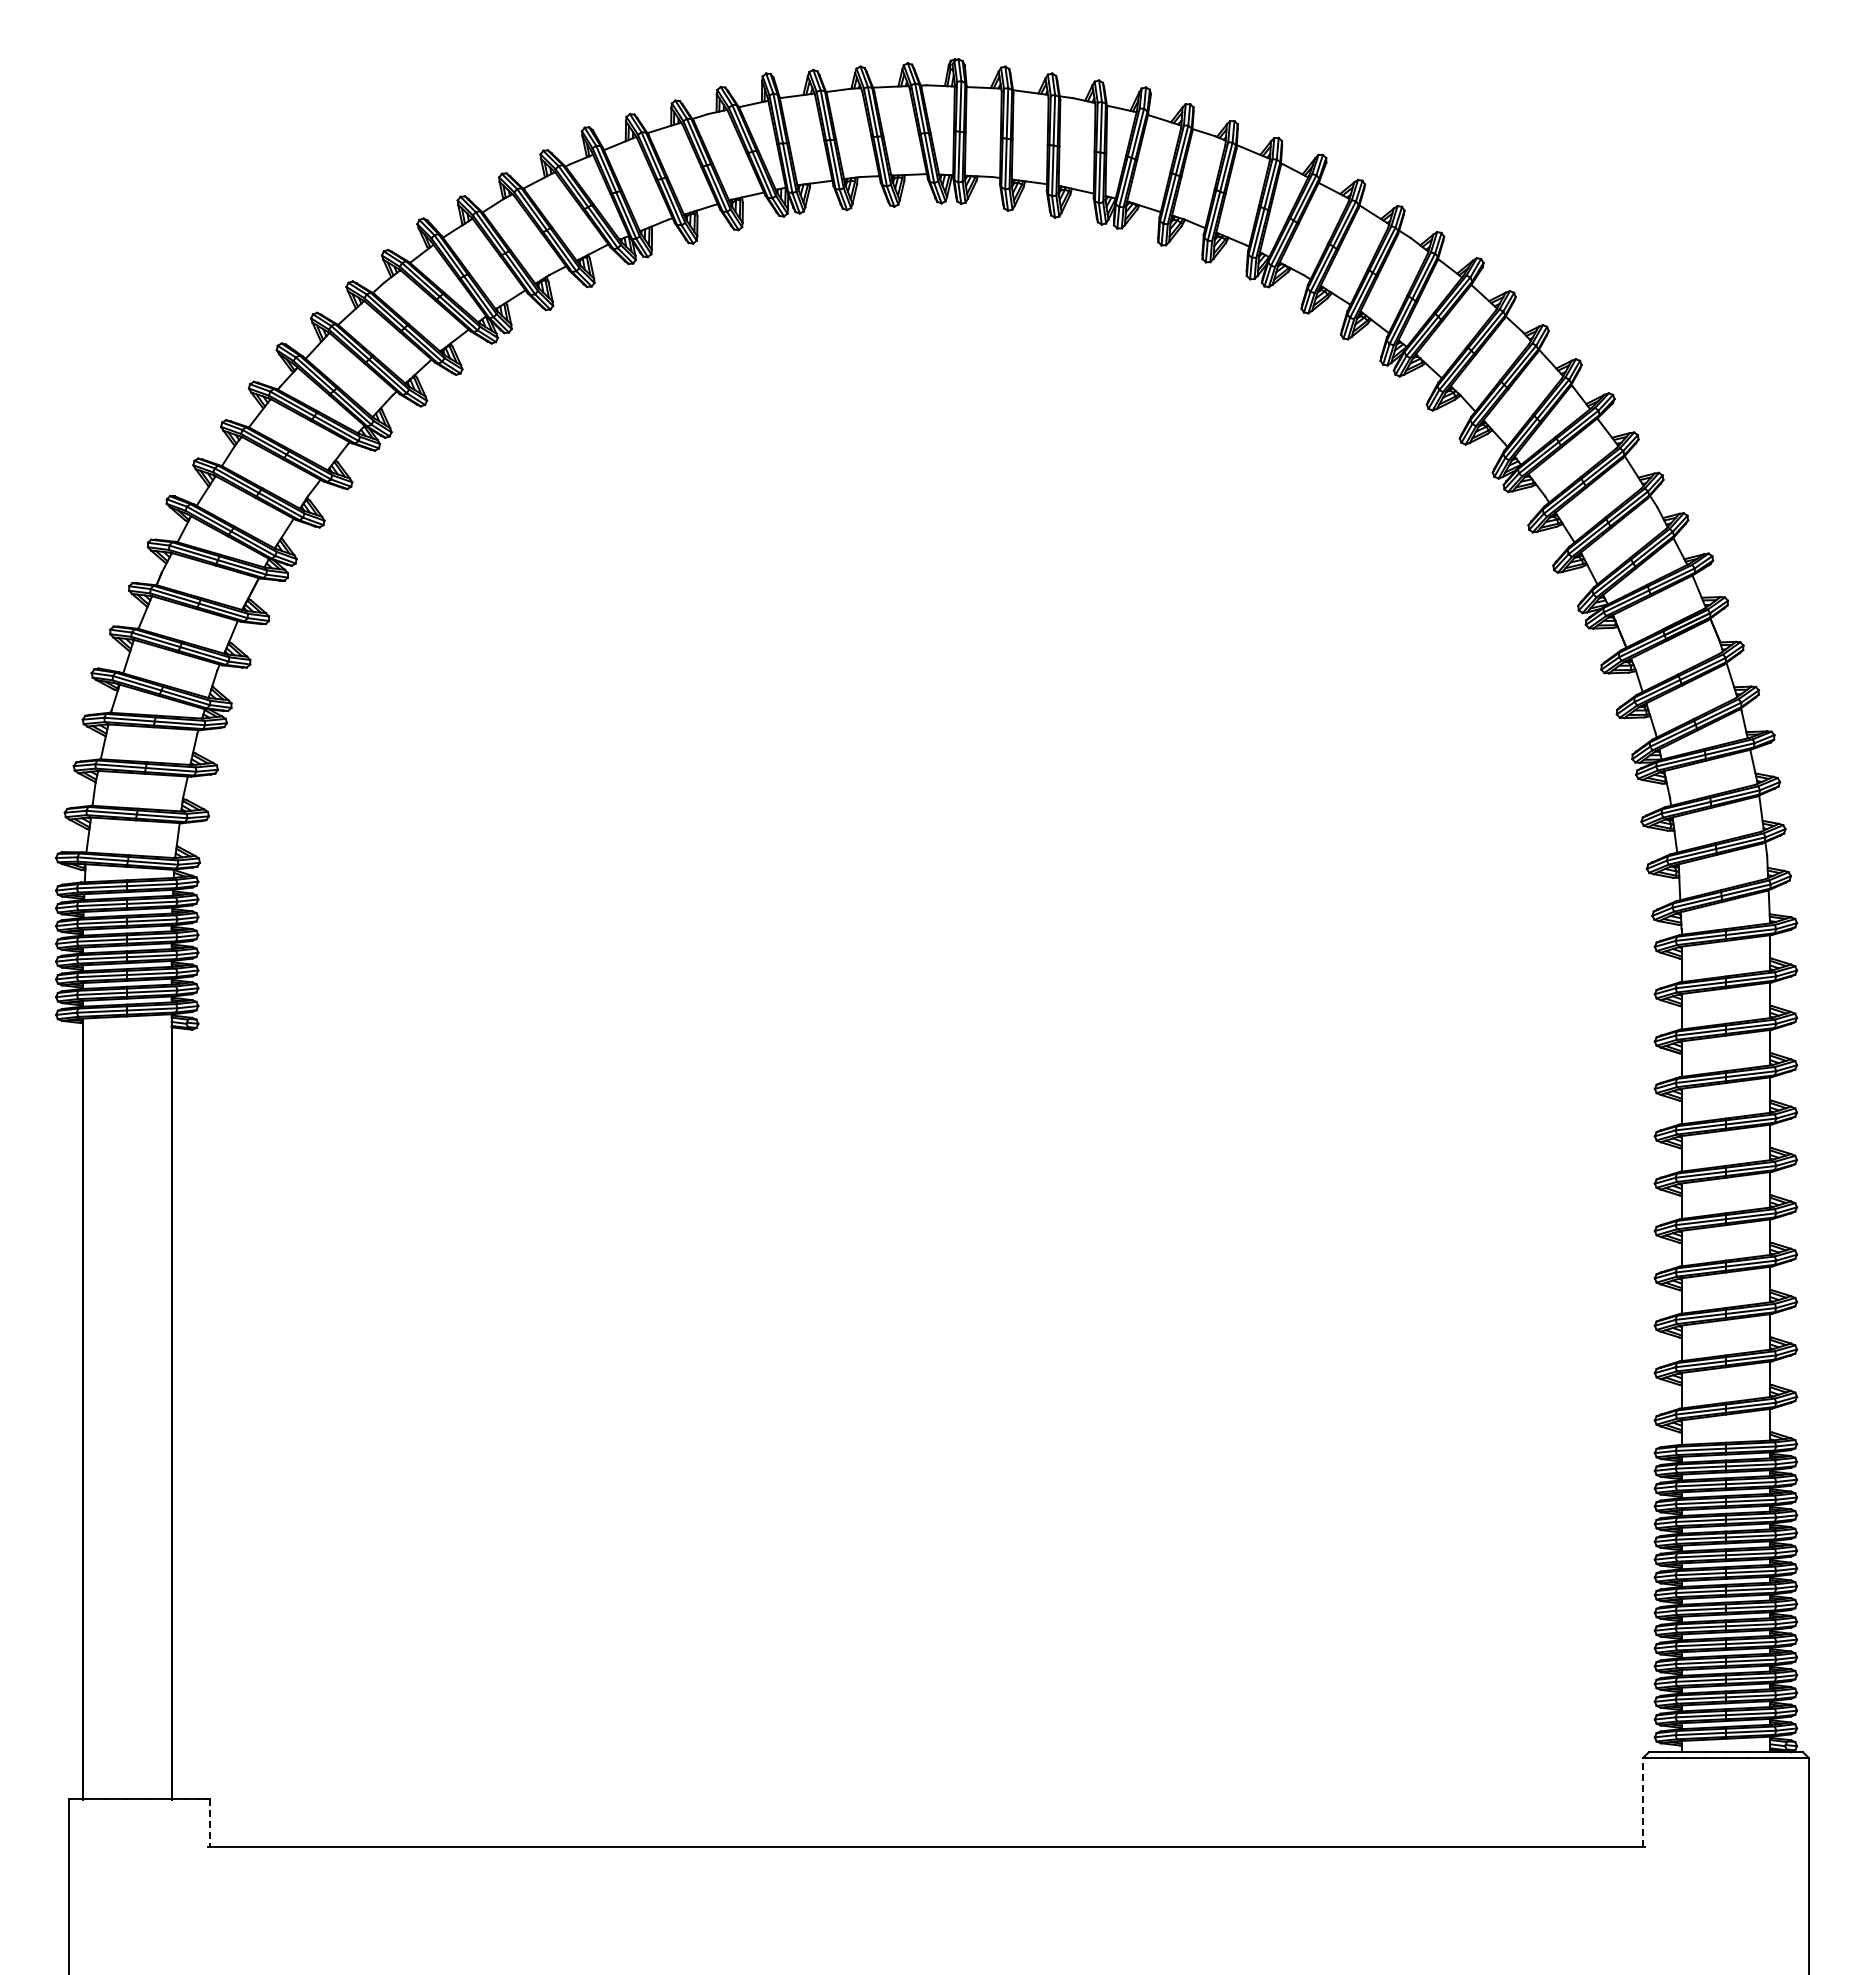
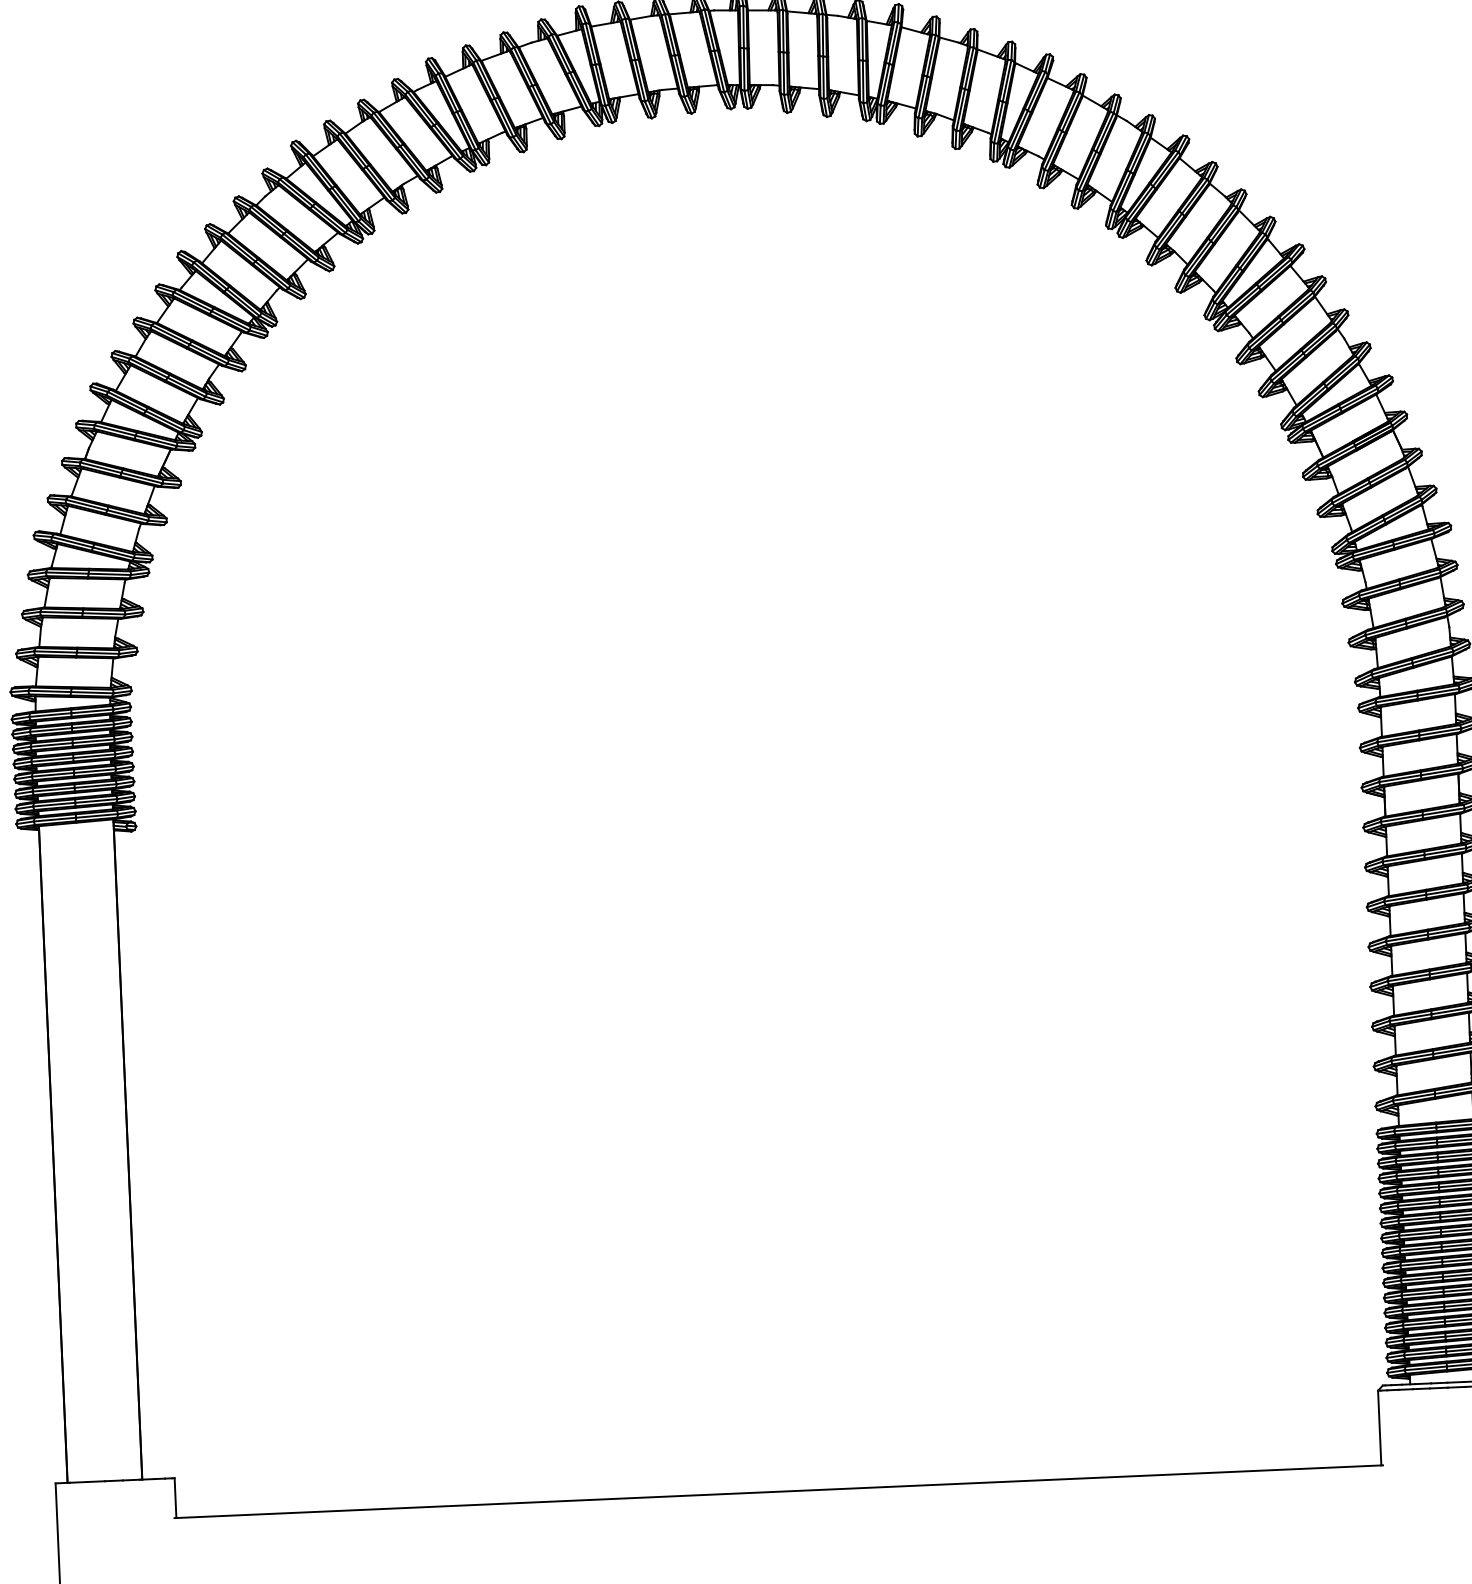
line: (1643, 1801) -> (1380, 1427), dashed -> solid
line: (210, 1823) -> (175, 1498), dashed -> solid

